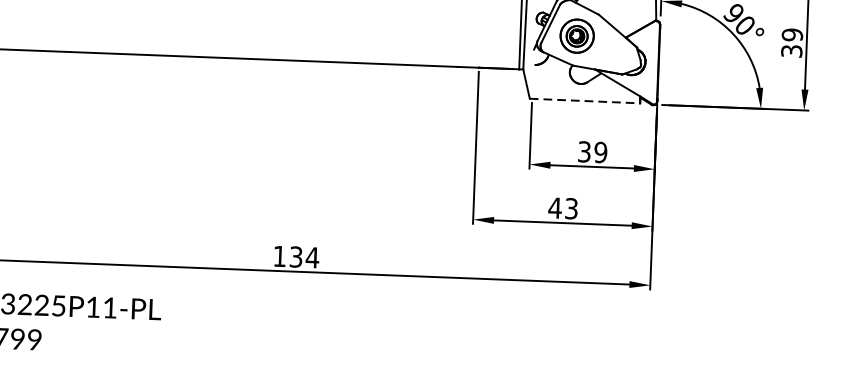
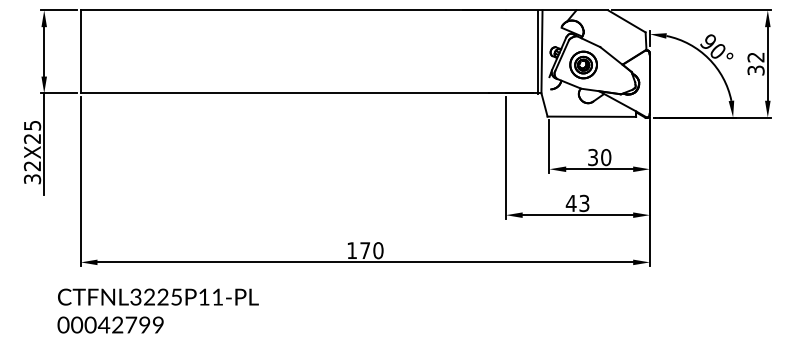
text: (791, 35) -> (755, 57), 39 -> 32
line: (585, 100) -> (592, 116), dashed -> solid
text: (601, 152) -> (606, 157), 39 -> 30
text: (303, 257) -> (371, 250), 134 -> 170

